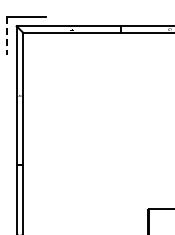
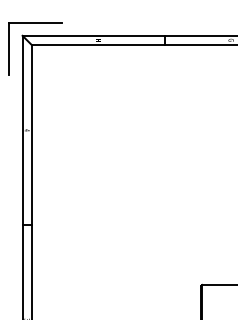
line: (6, 36) -> (8, 49), dashed -> solid

